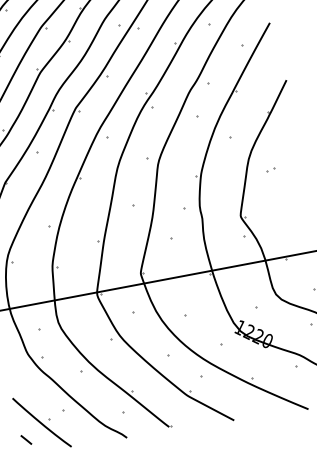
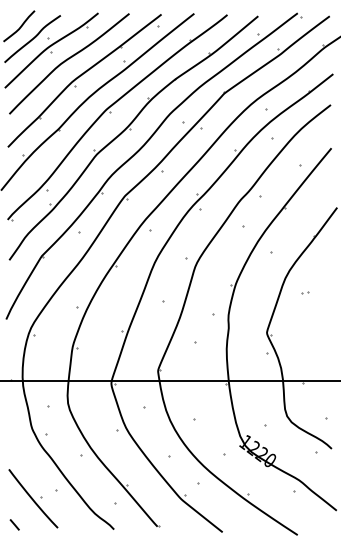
line: (26, 439) -> (14, 524), moved

